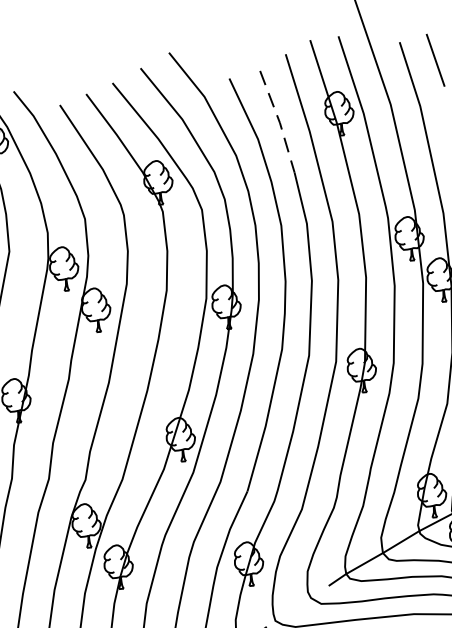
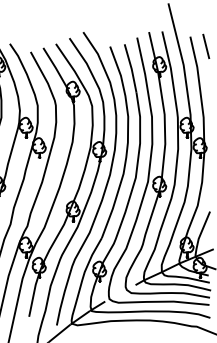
line: (279, 123) -> (131, 69), dashed -> solid

